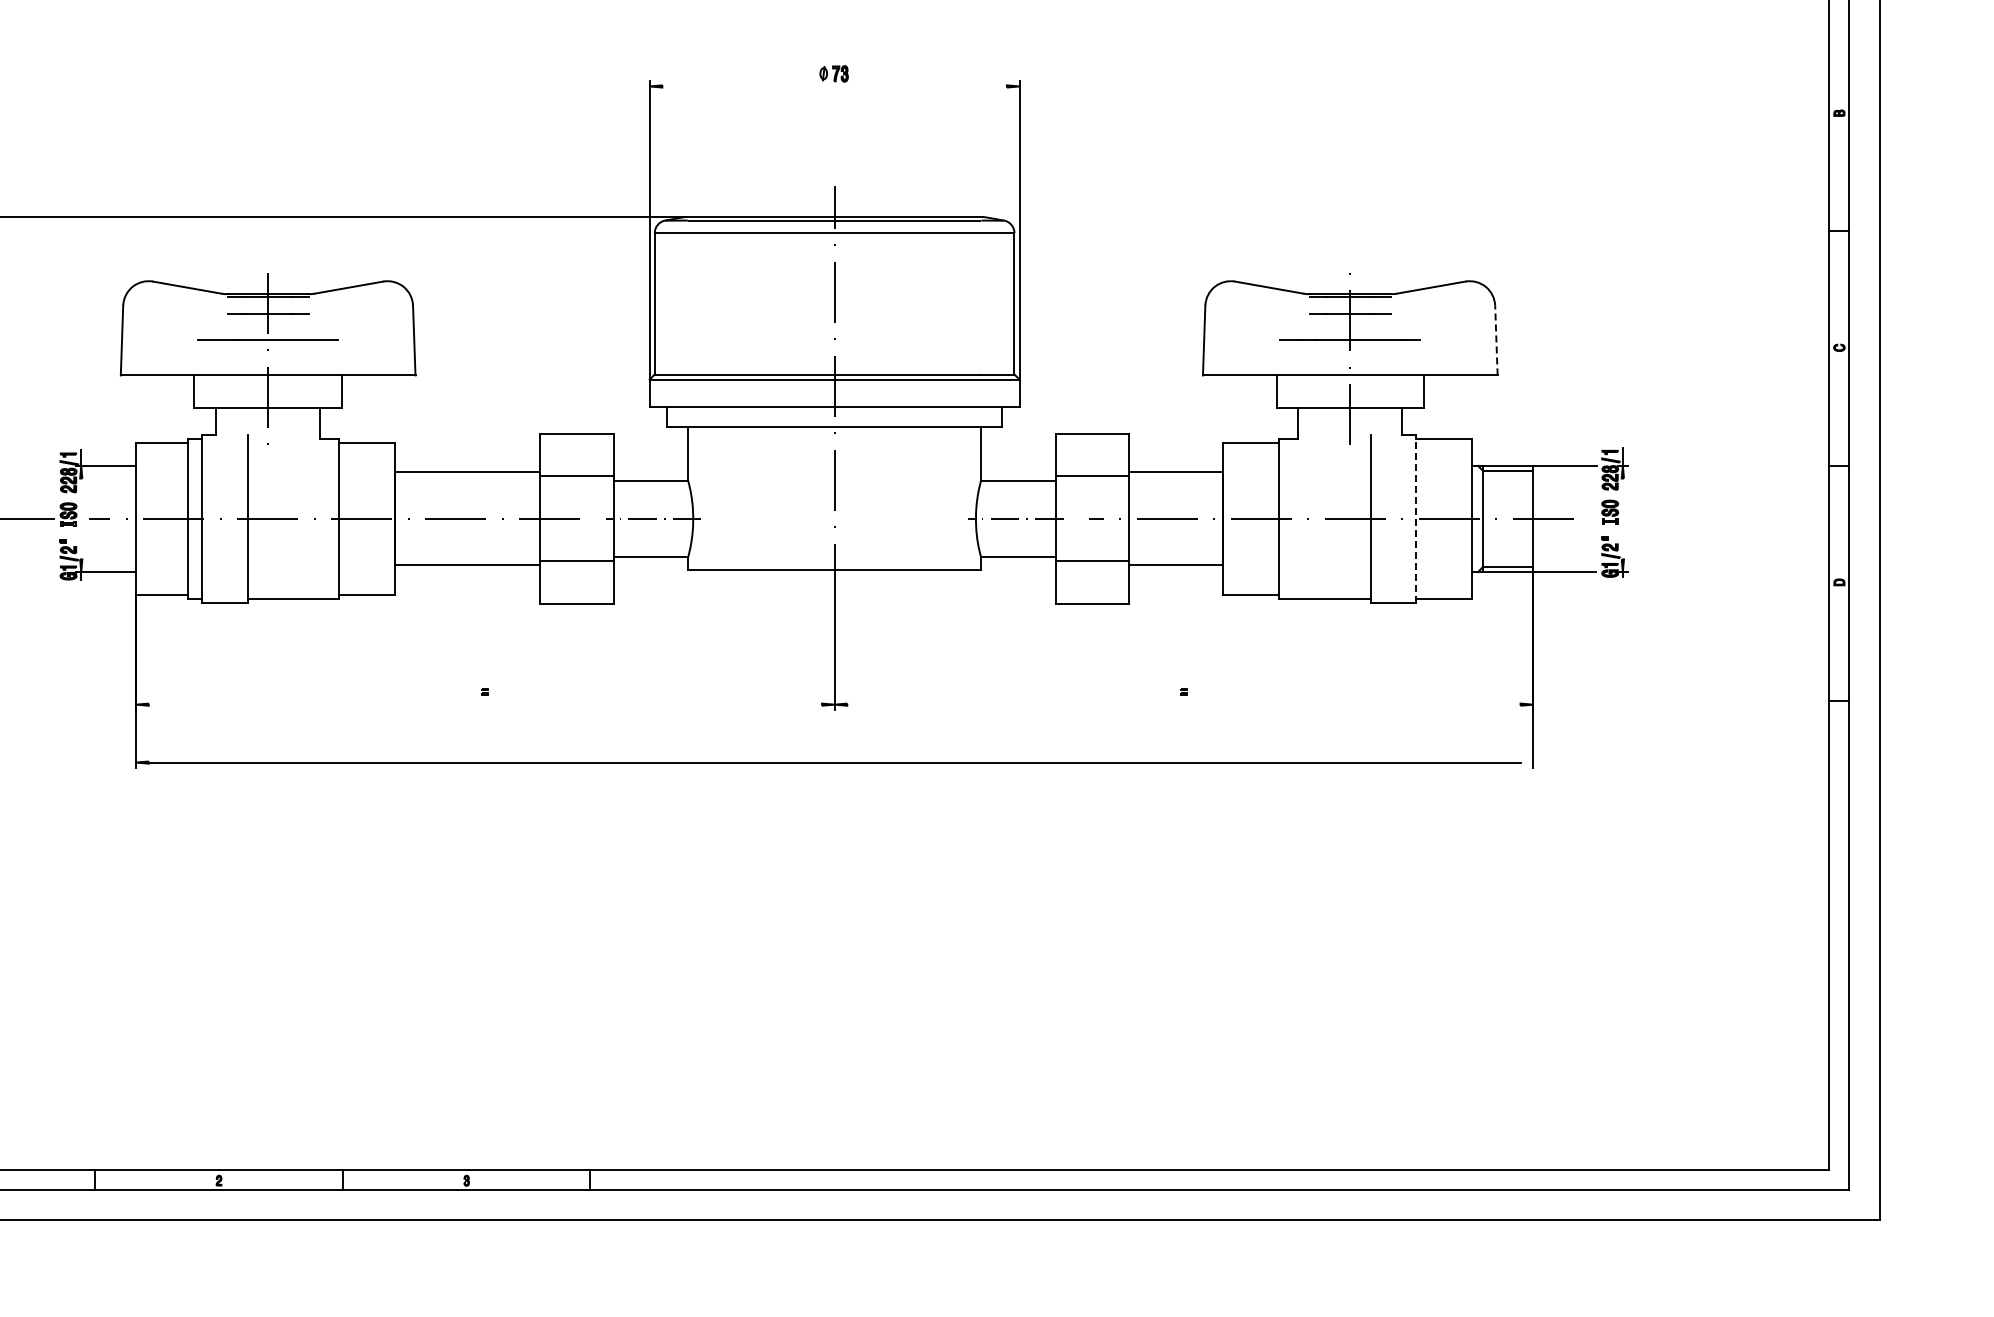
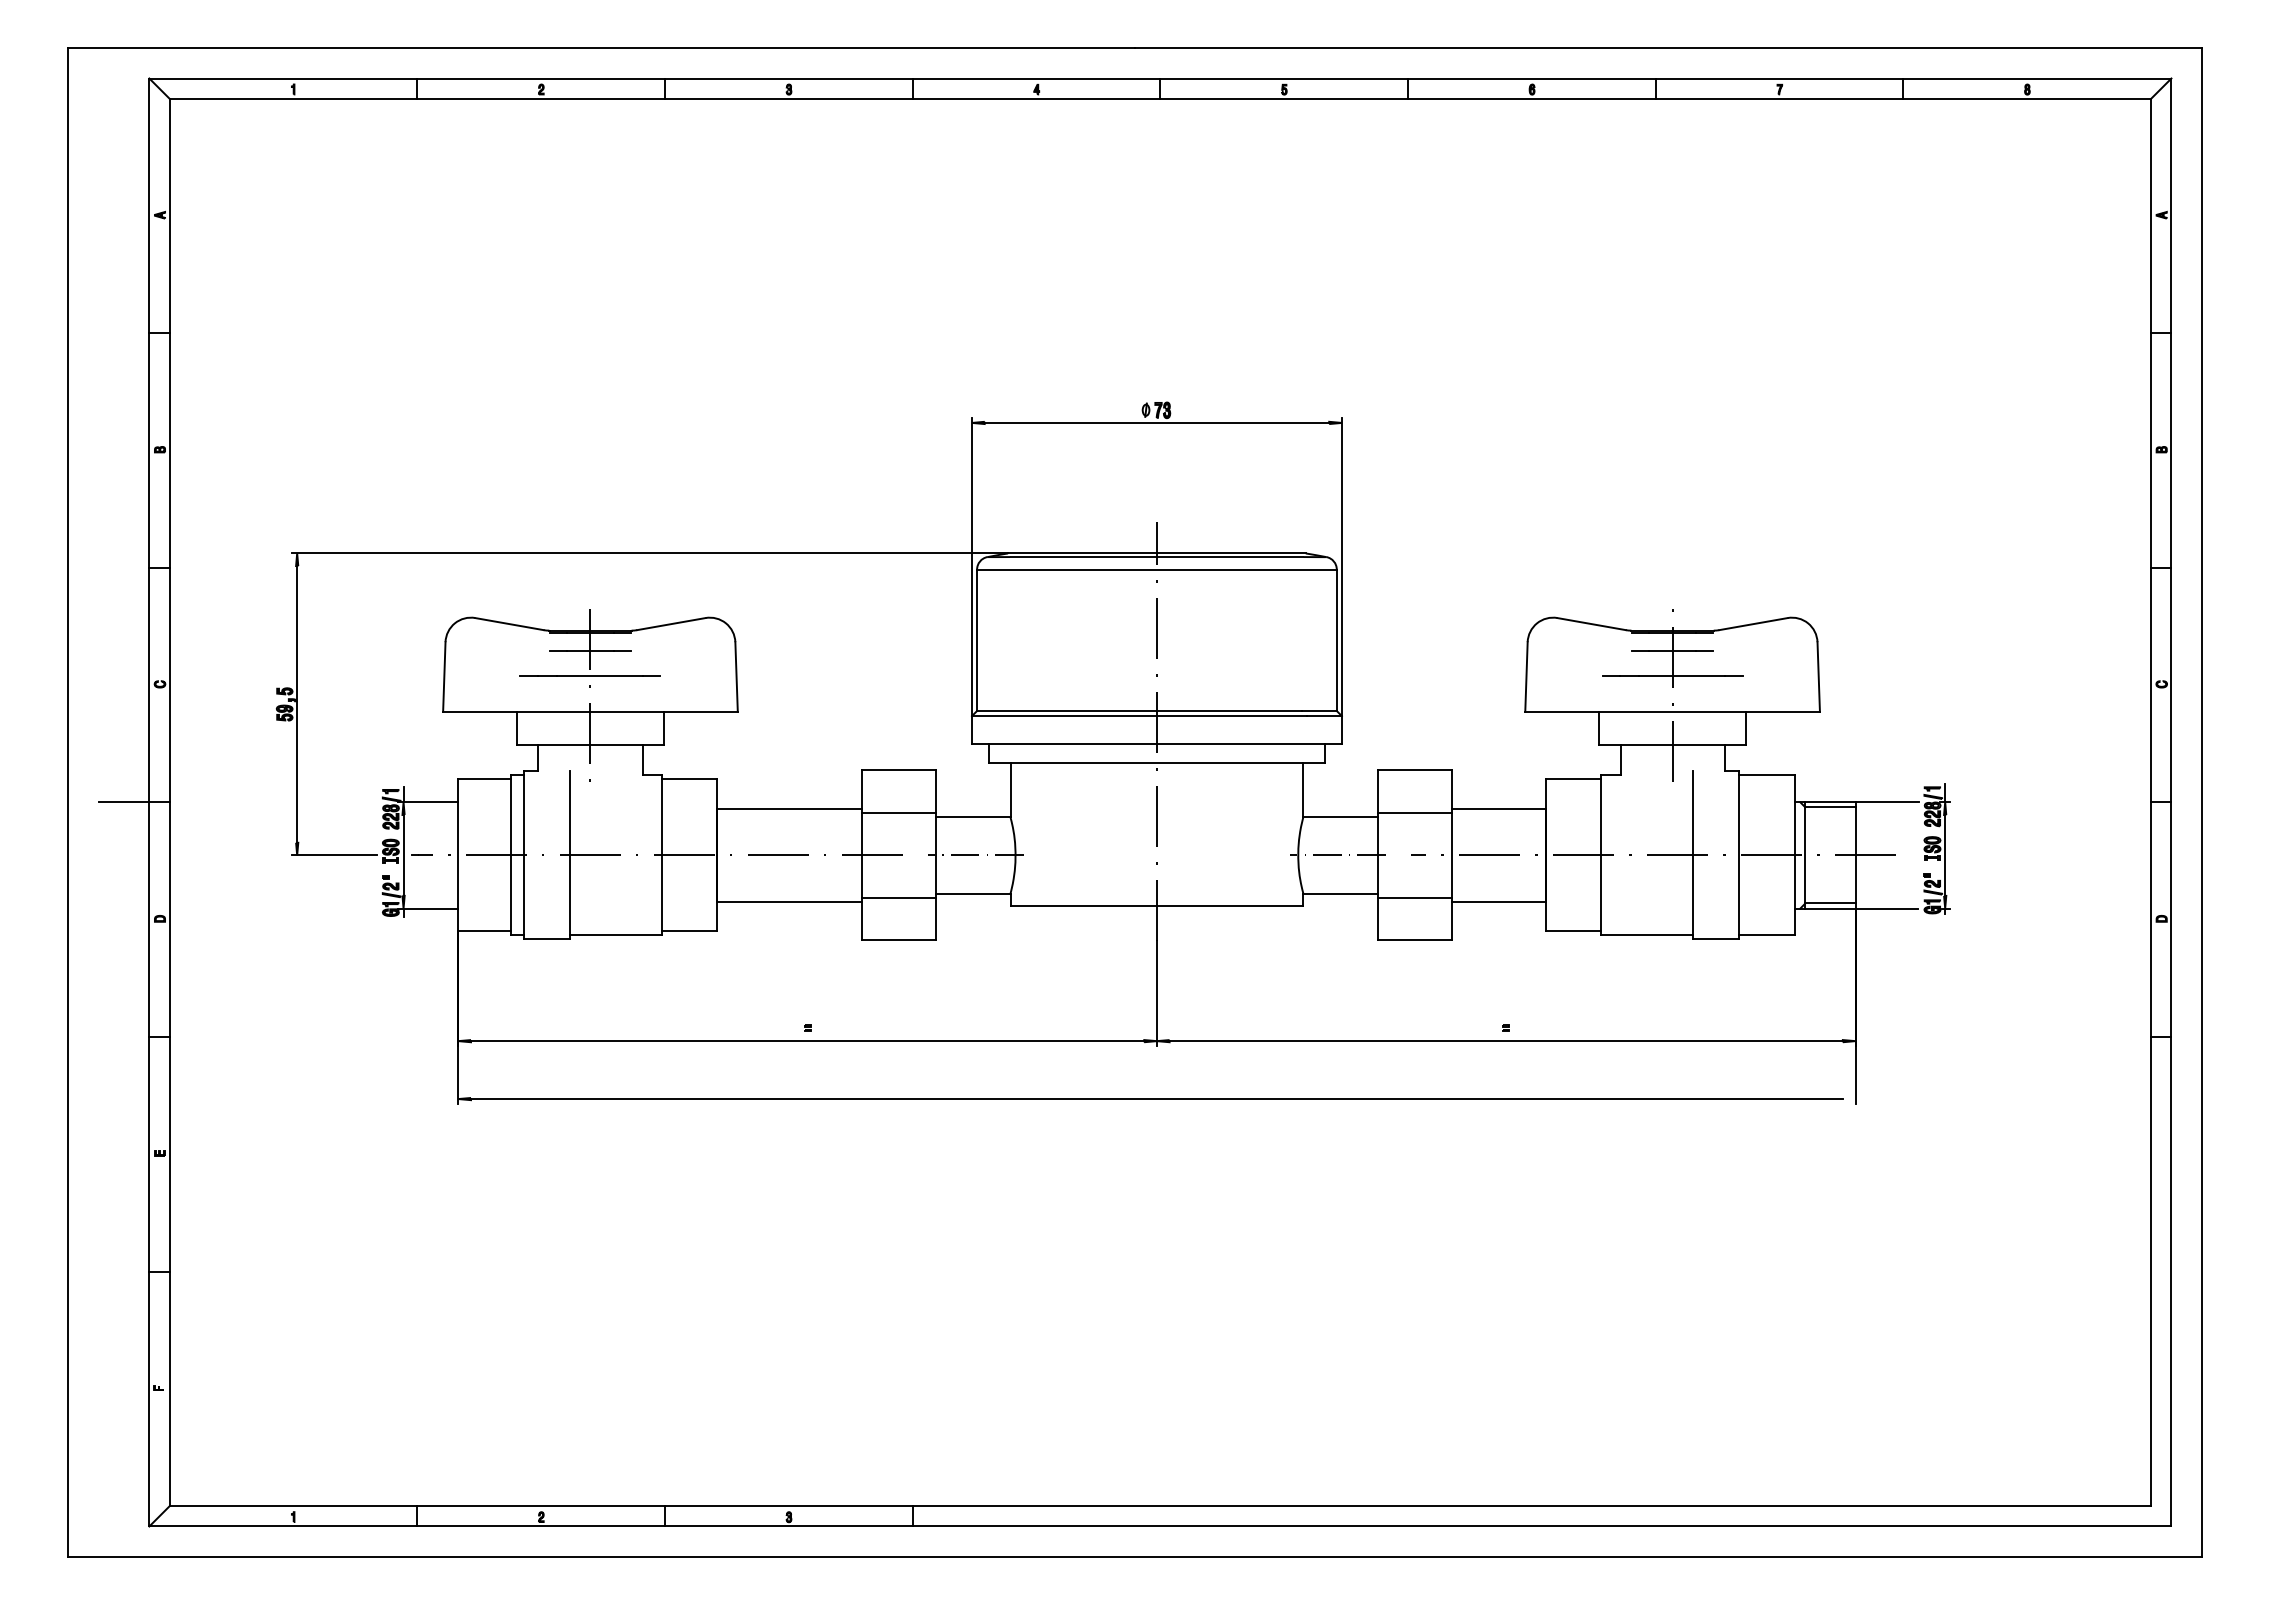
line: (834, 86) -> (1156, 422), added
line: (1496, 341) -> (1818, 677), dashed -> solid
line: (81, 518) -> (403, 854), added
line: (1416, 518) -> (1738, 854), dashed -> solid
line: (1623, 518) -> (1945, 854), added
line: (485, 705) -> (807, 1041), added
line: (1183, 705) -> (1505, 1041), added

